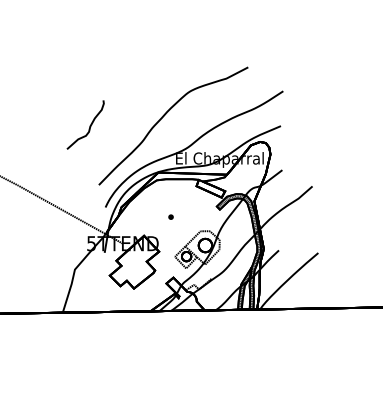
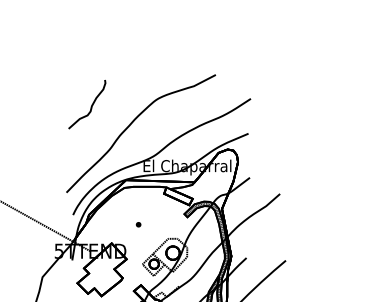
curve: (89, 125) -> (91, 105), moved

